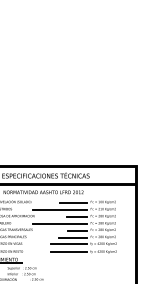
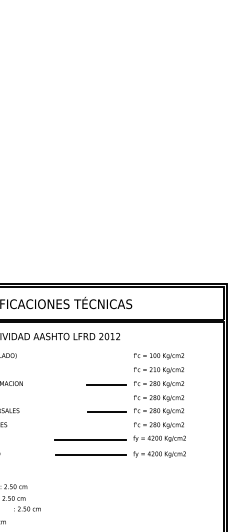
line: (72, 202) -> (98, 356), removed
line: (59, 209) -> (72, 370), removed
line: (59, 223) -> (72, 398), removed
line: (72, 237) -> (98, 425), removed

